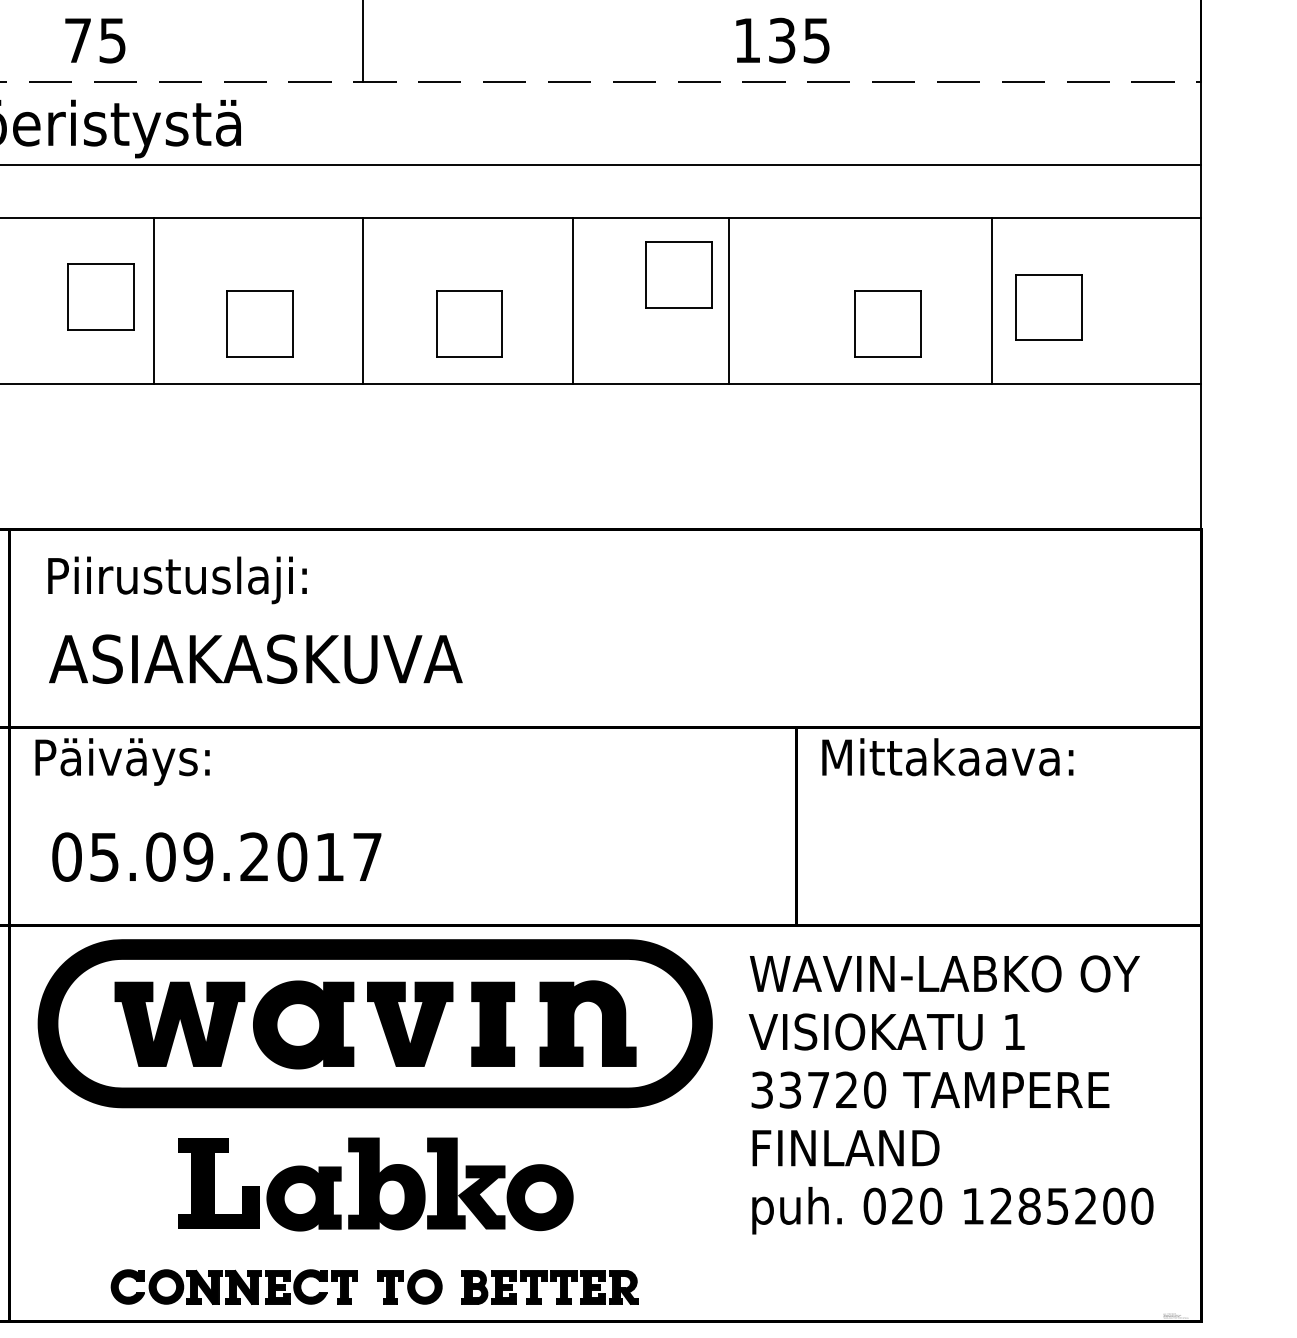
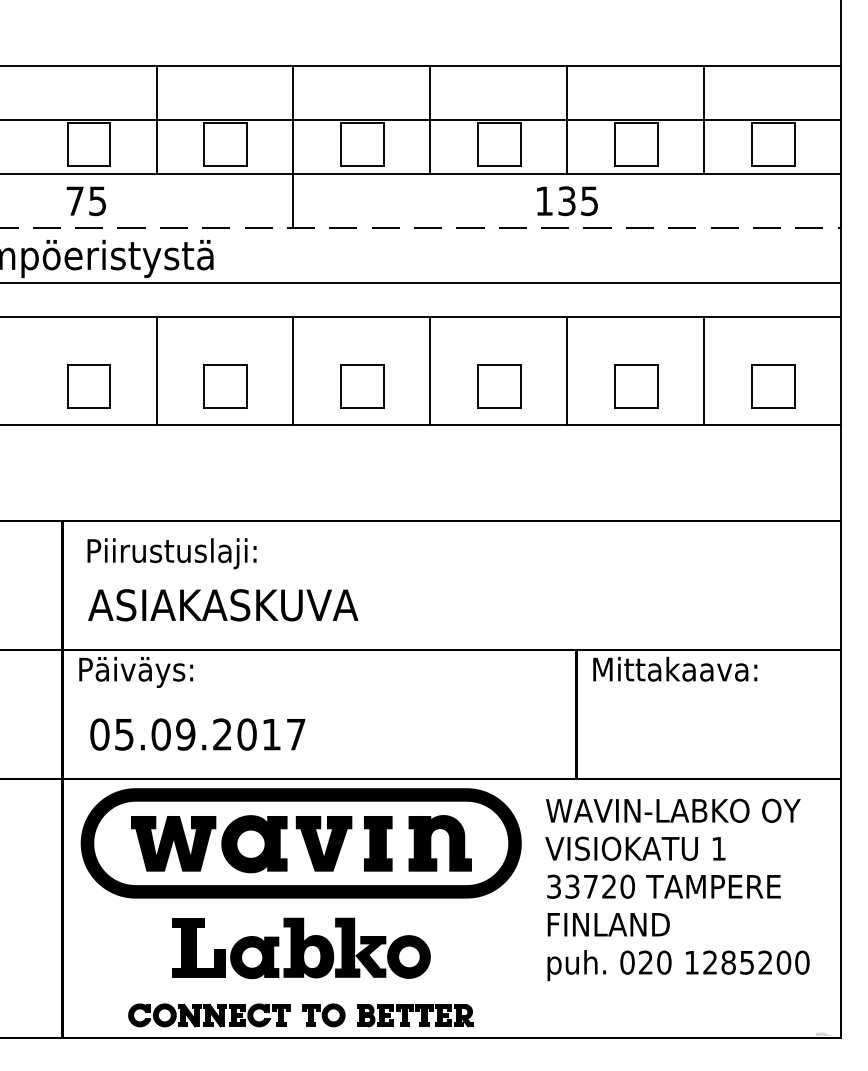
text: (93, 41) -> (85, 201), moved
part: (678, 275) -> (499, 386), moved
part: (100, 296) -> (88, 386), moved
line: (729, 299) -> (567, 370), moved
part: (1049, 307) -> (773, 386), moved

